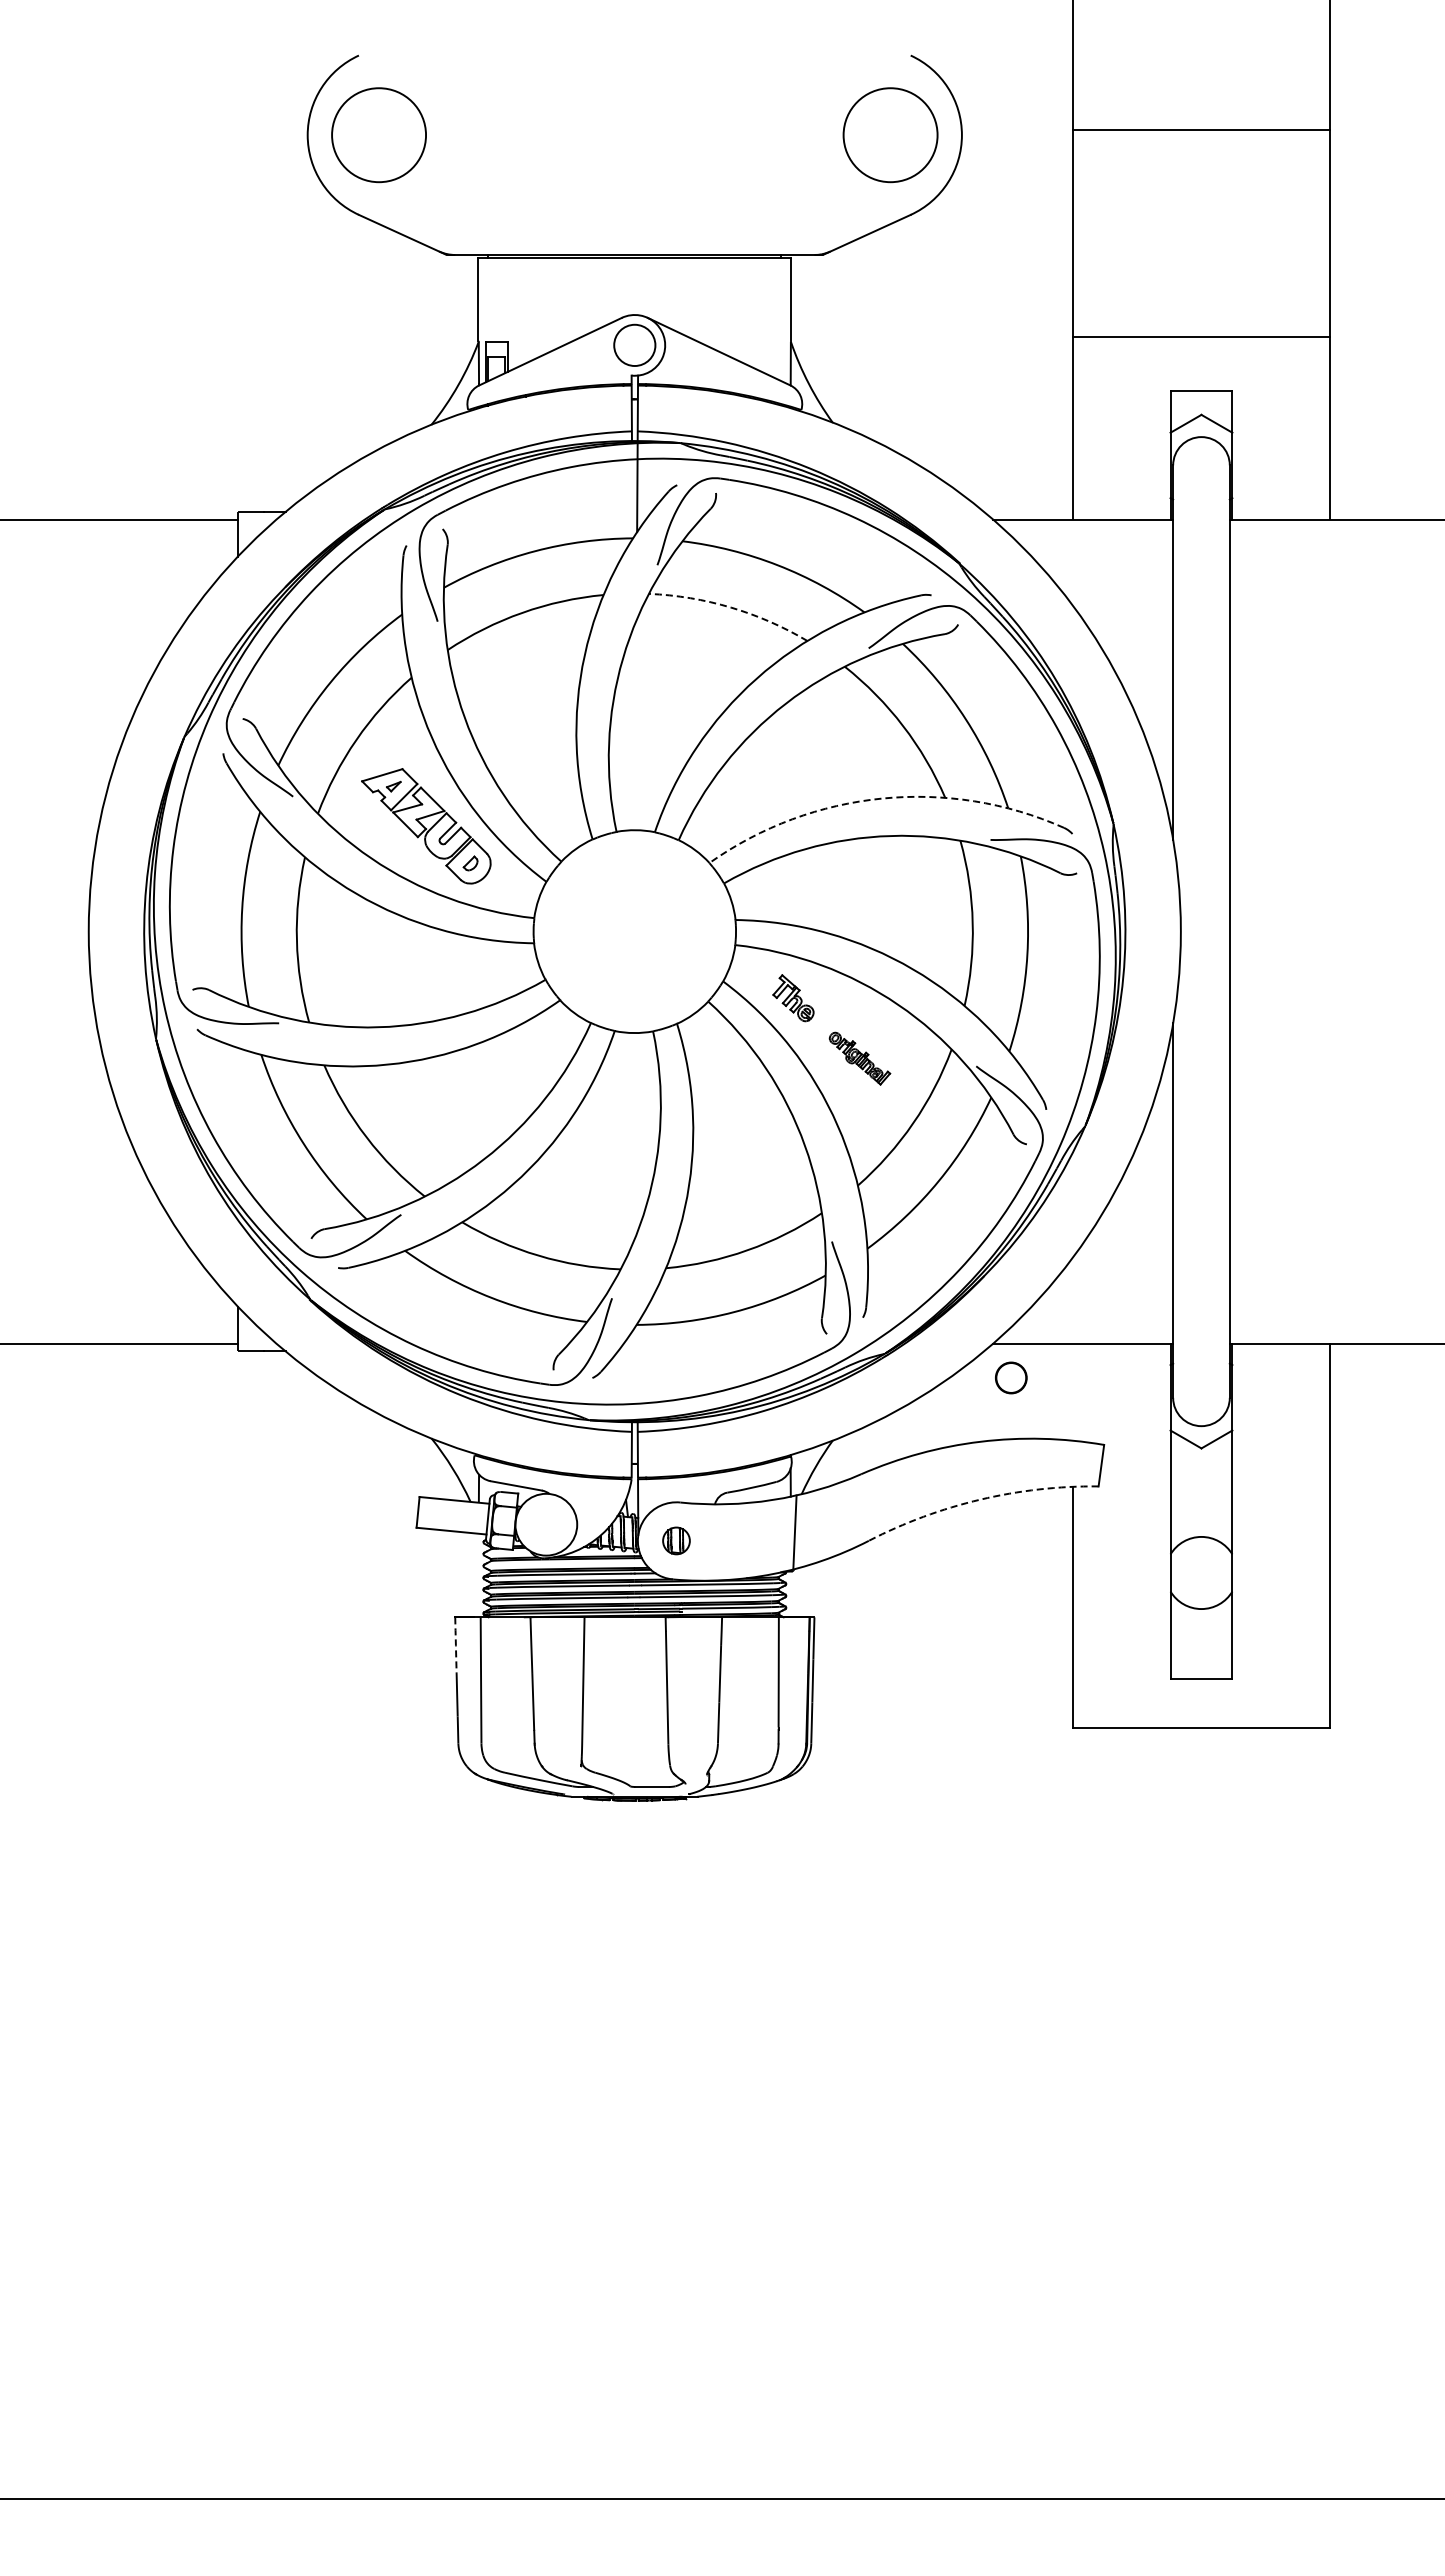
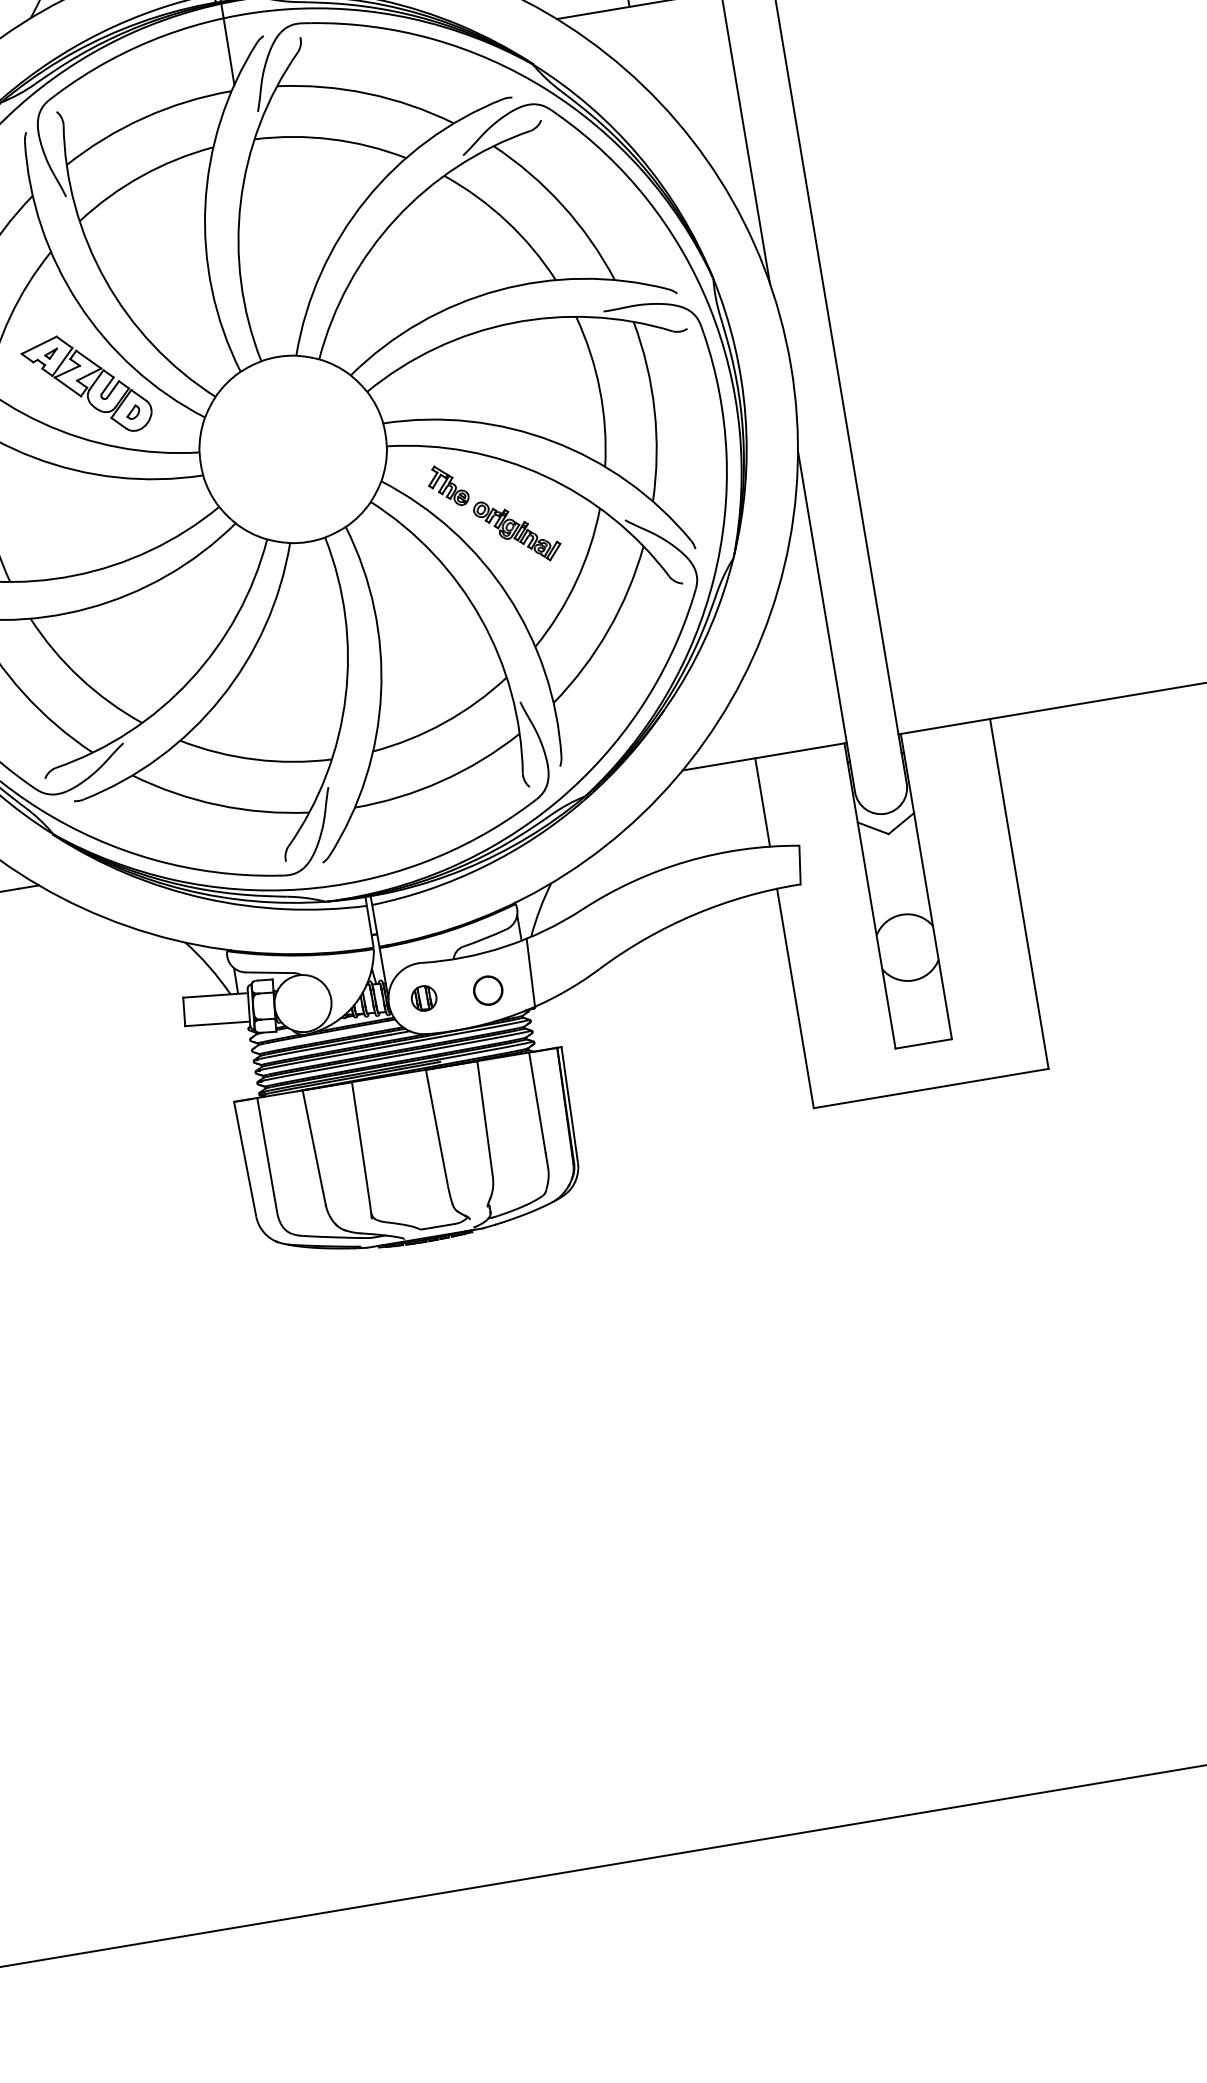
arc: (731, 607) -> (331, 139), dashed -> solid
arc: (882, 798) -> (498, 290), dashed -> solid
part: (859, 1058) -> (517, 530), size x1.43
part: (1011, 1377) -> (488, 990), moved
line: (1072, 1391) -> (762, 801), added
arc: (980, 1499) -> (694, 914), dashed -> solid
line: (455, 1645) -> (238, 1127), dashed -> solid

